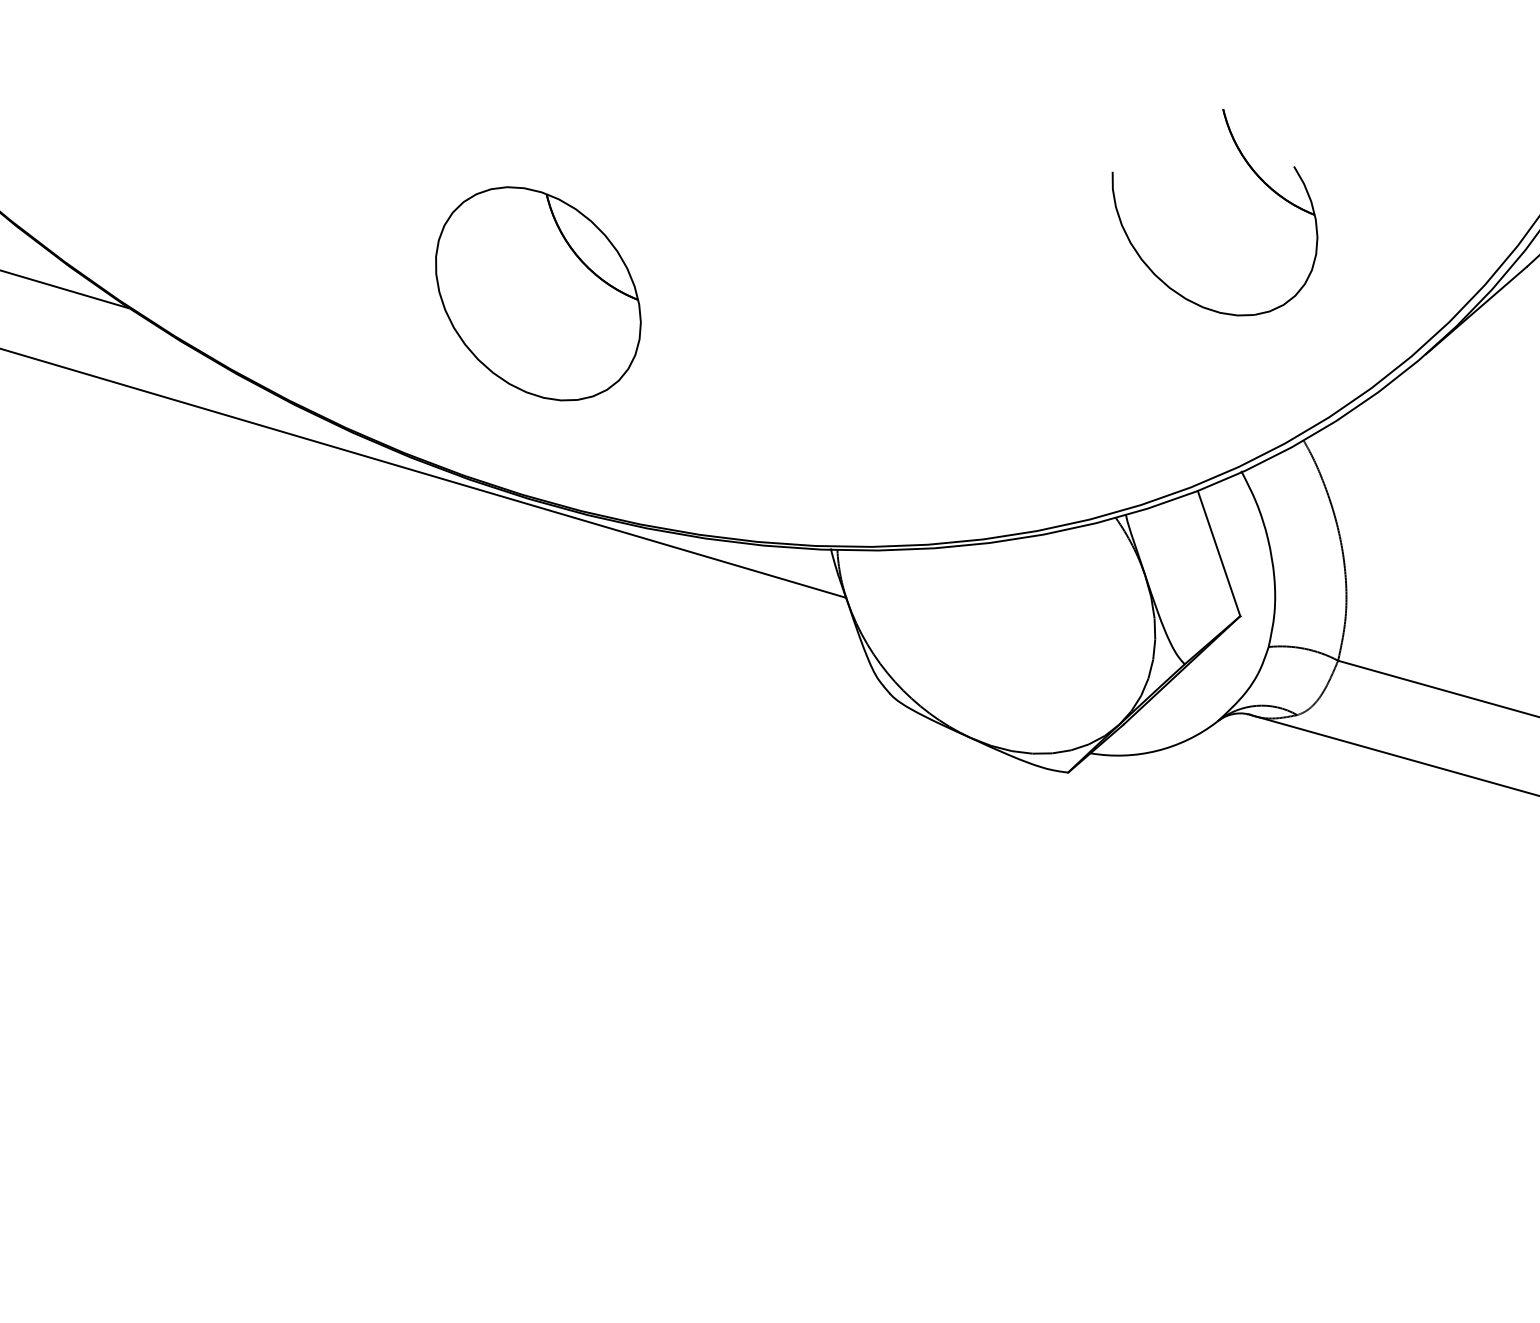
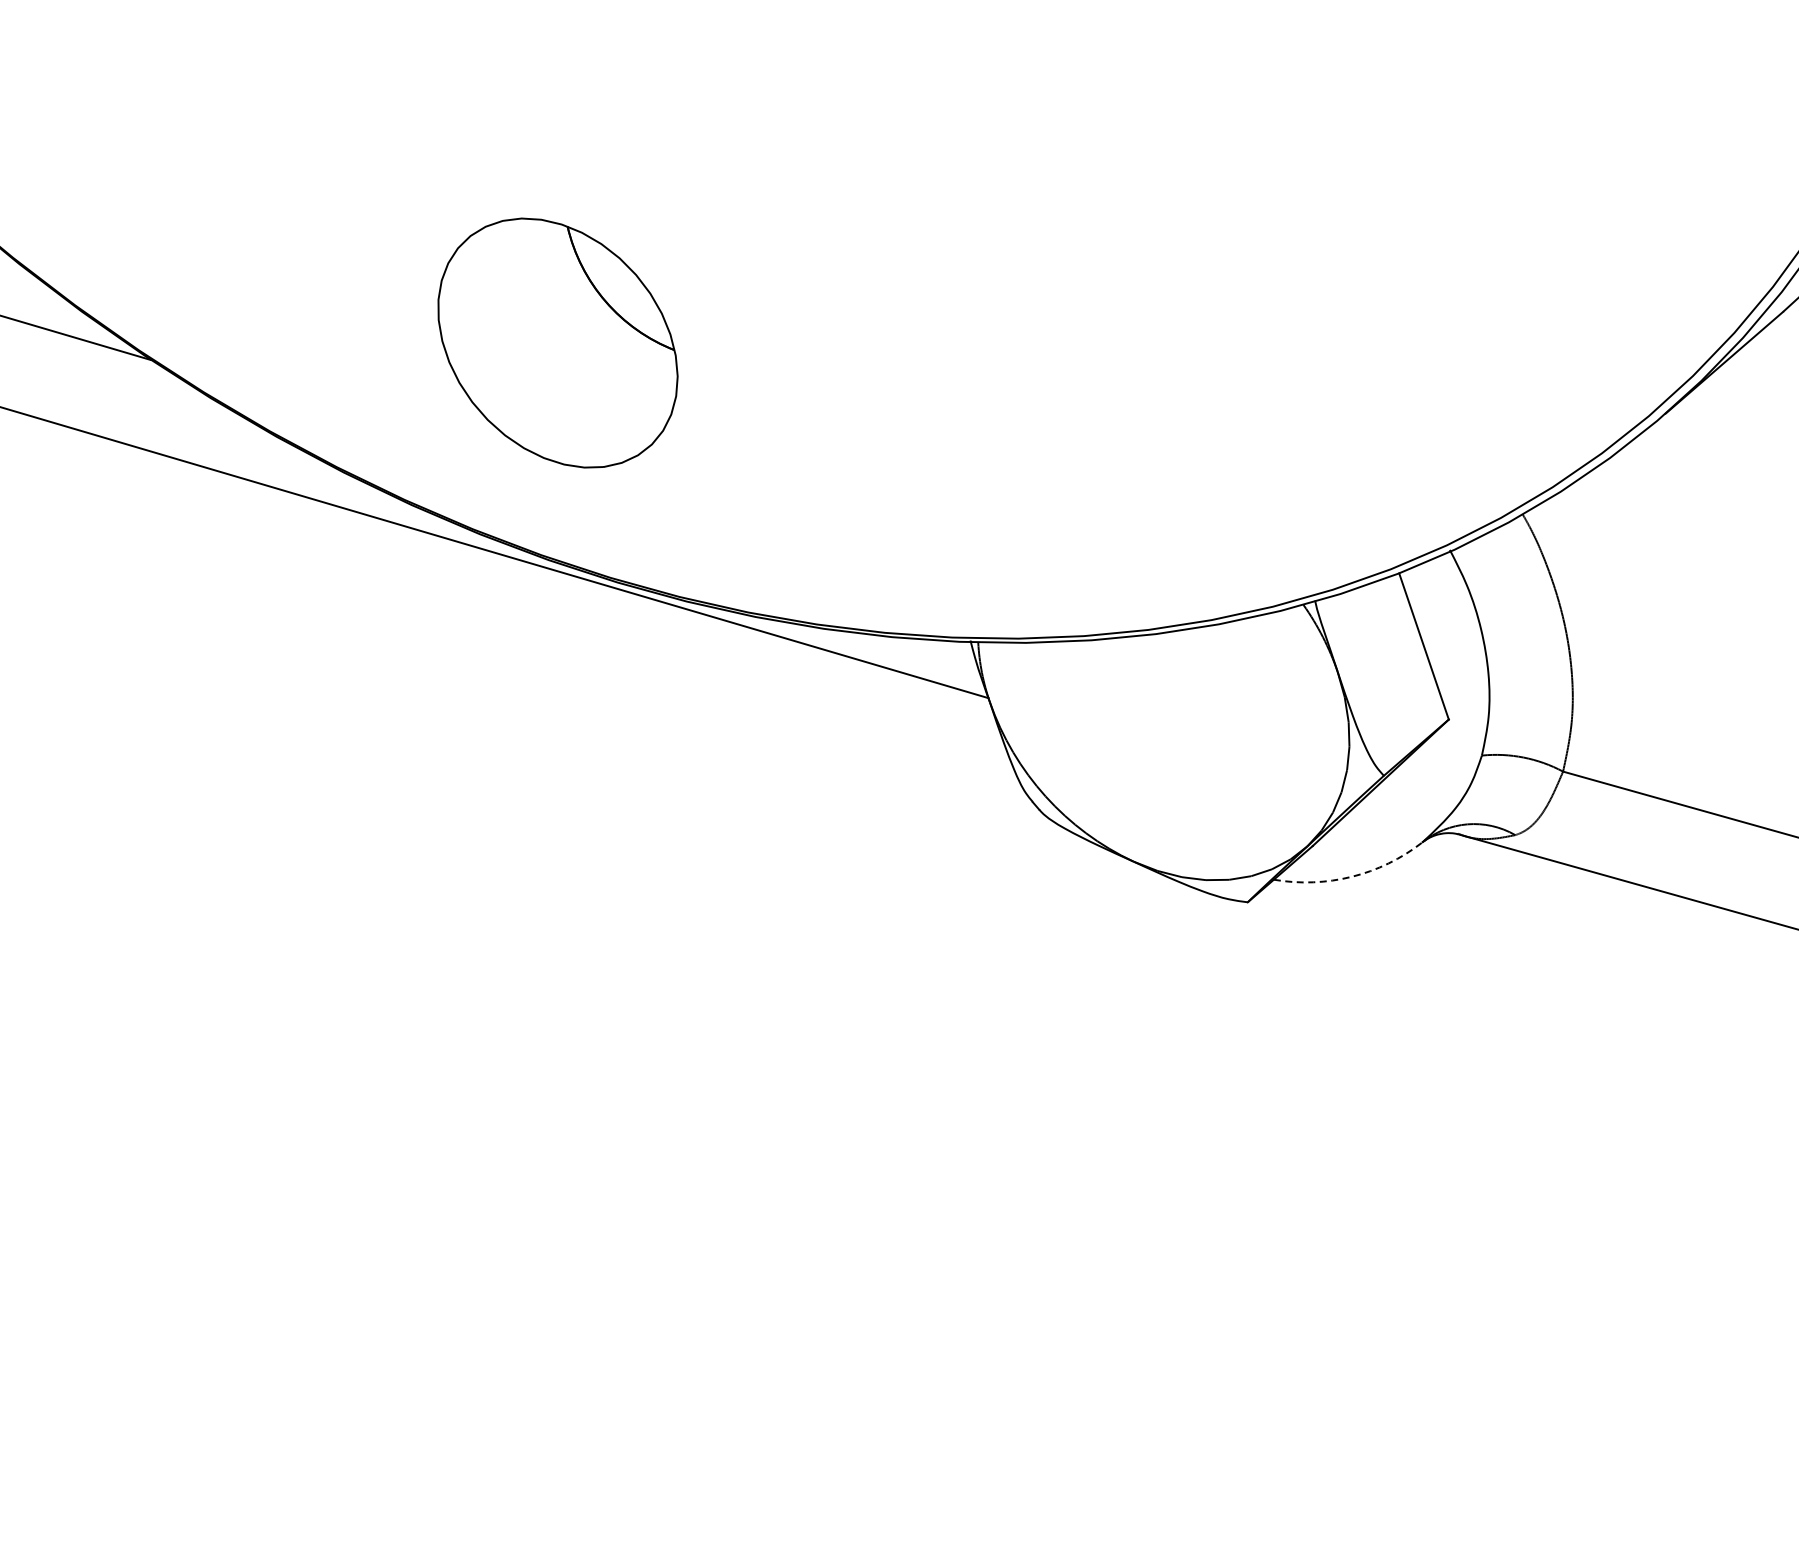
part: (1253, 172) -> (1464, 201), removed
part: (537, 293) -> (557, 342), moved
arc: (1157, 750) -> (1351, 876), solid -> dashed

